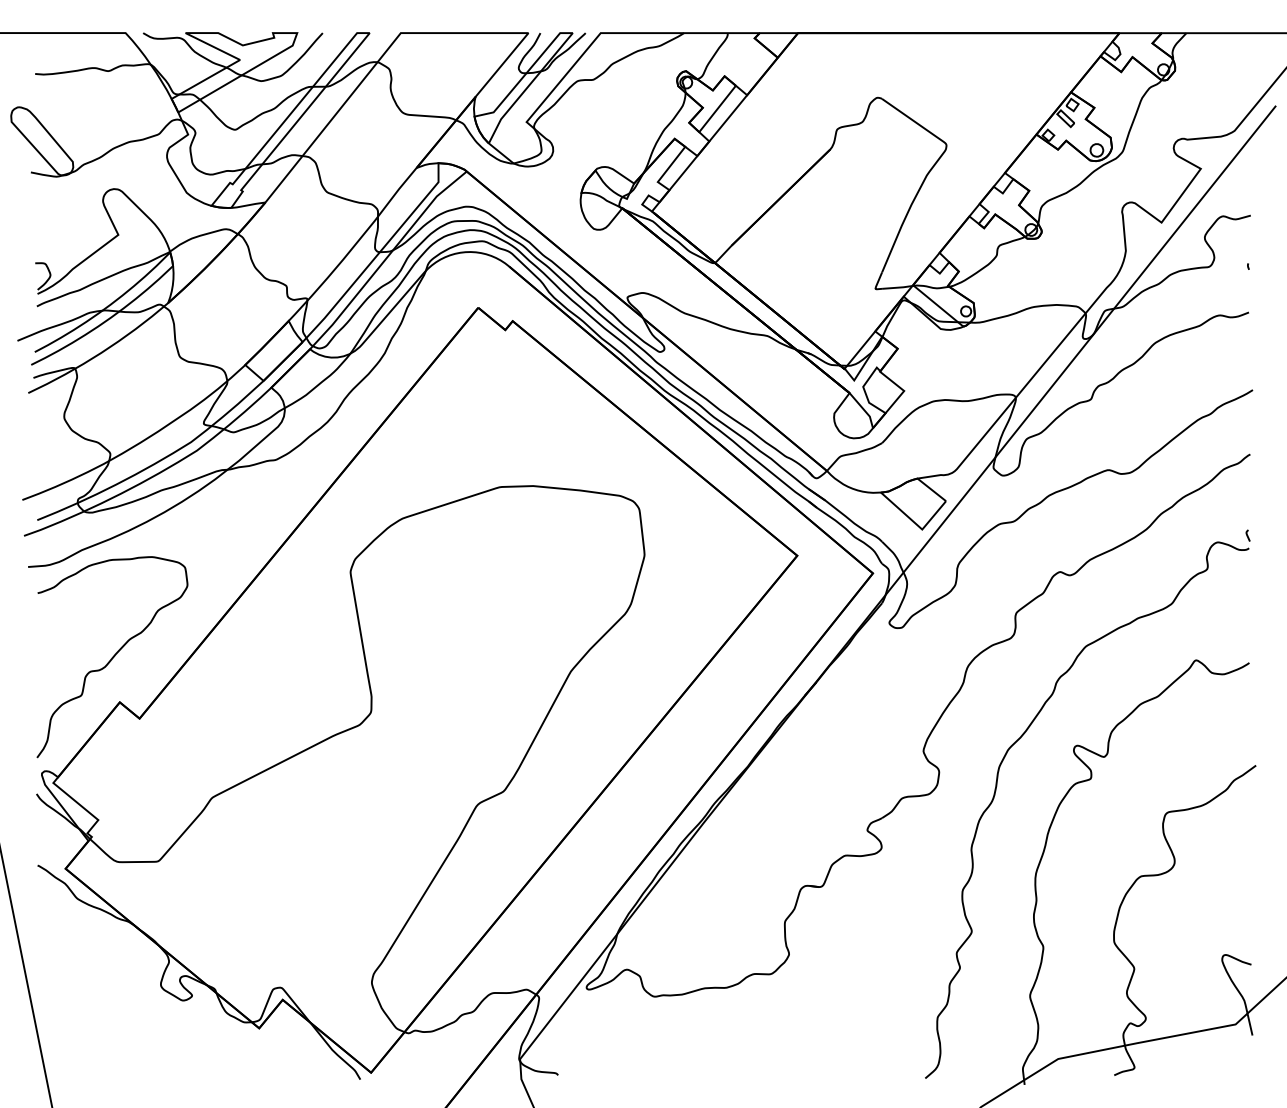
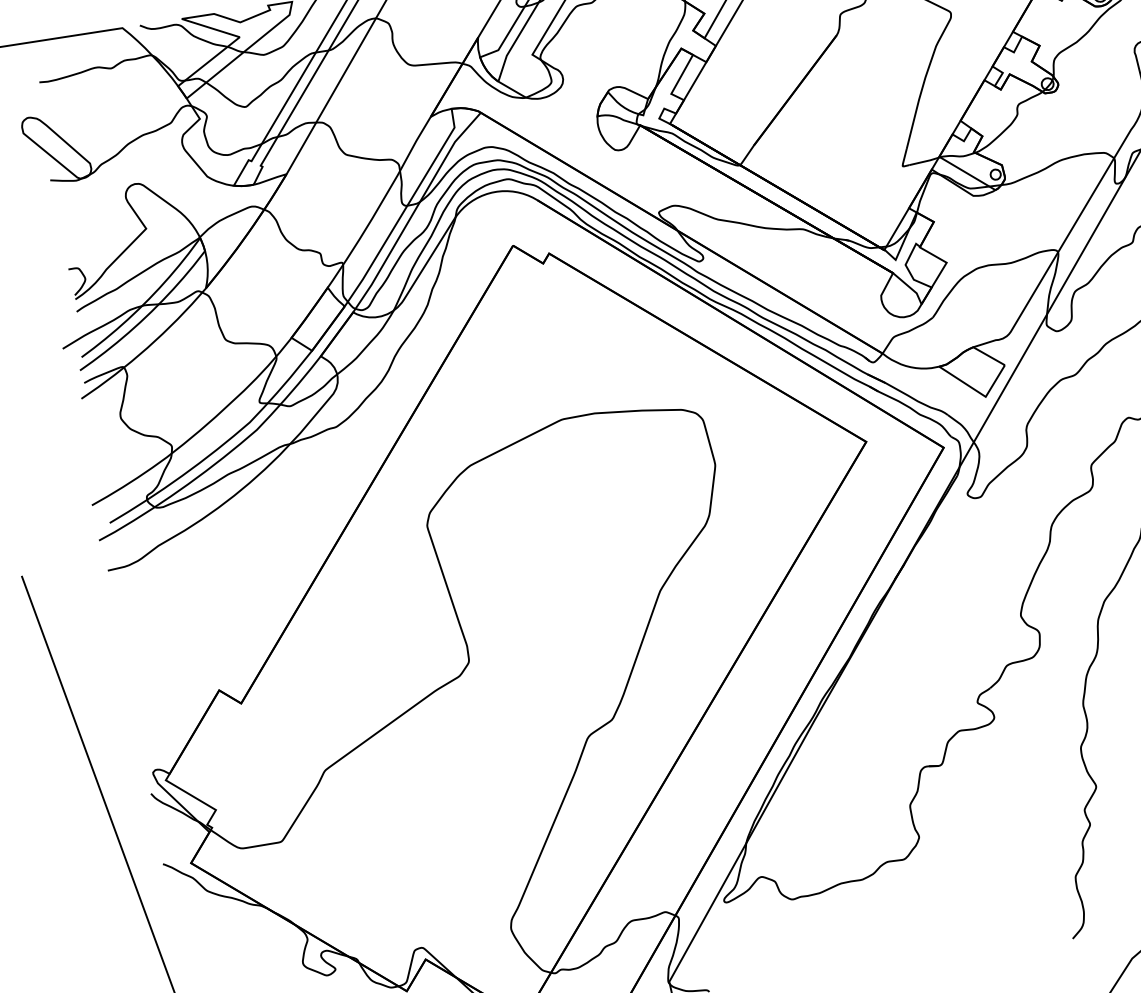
curve: (112, 657) -> (205, 647), removed

